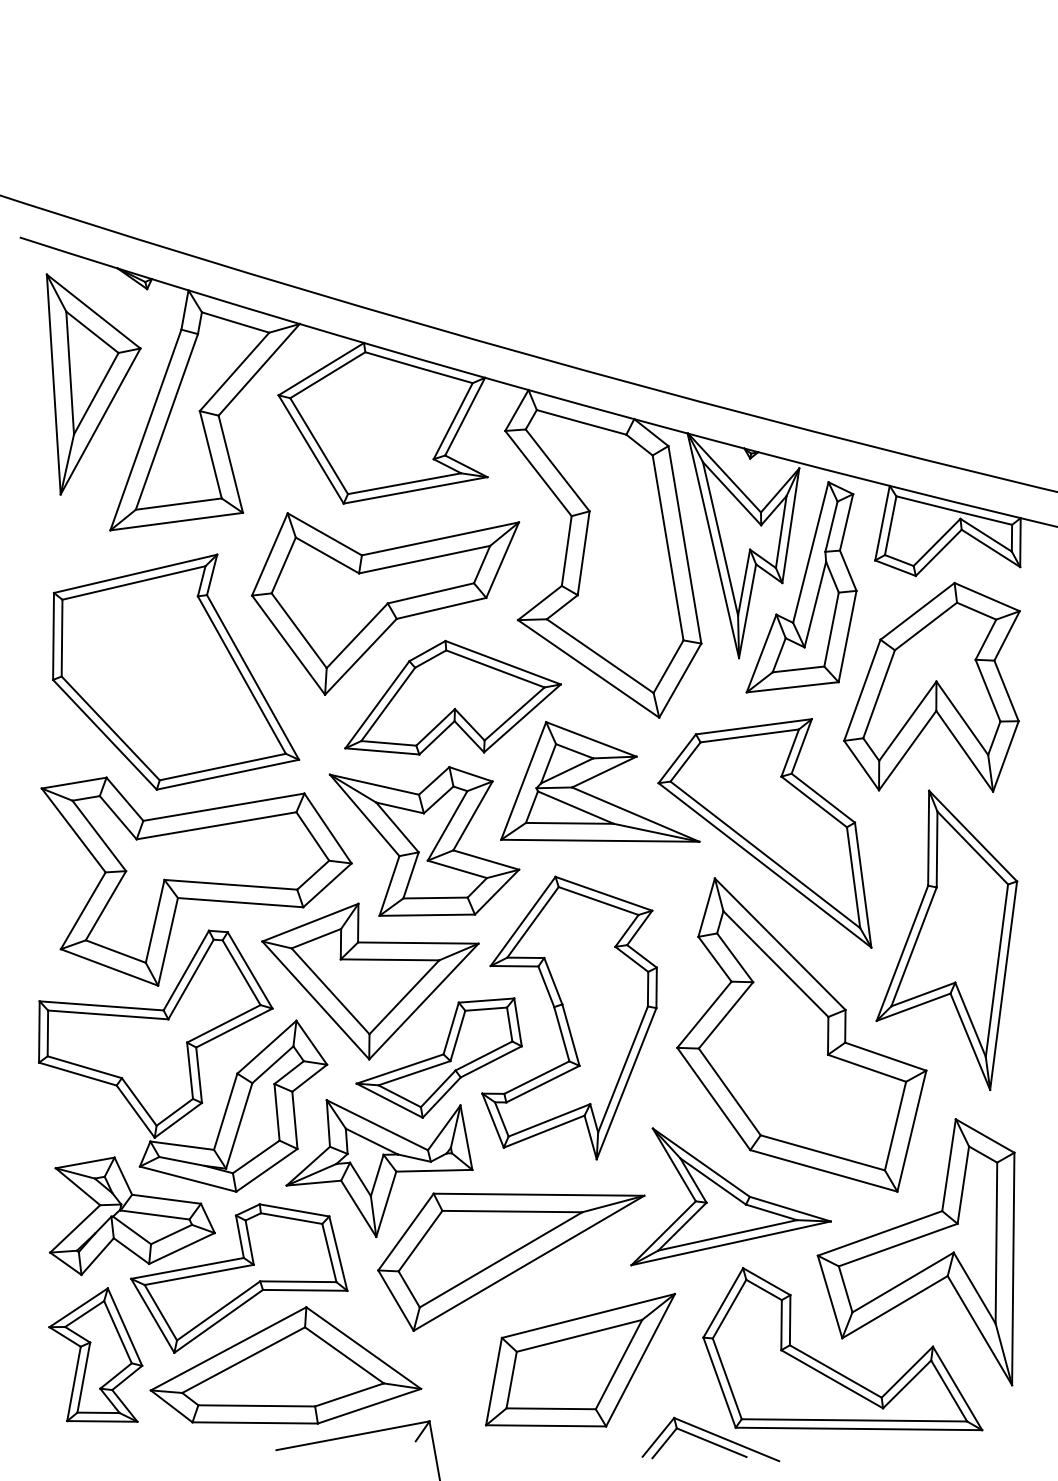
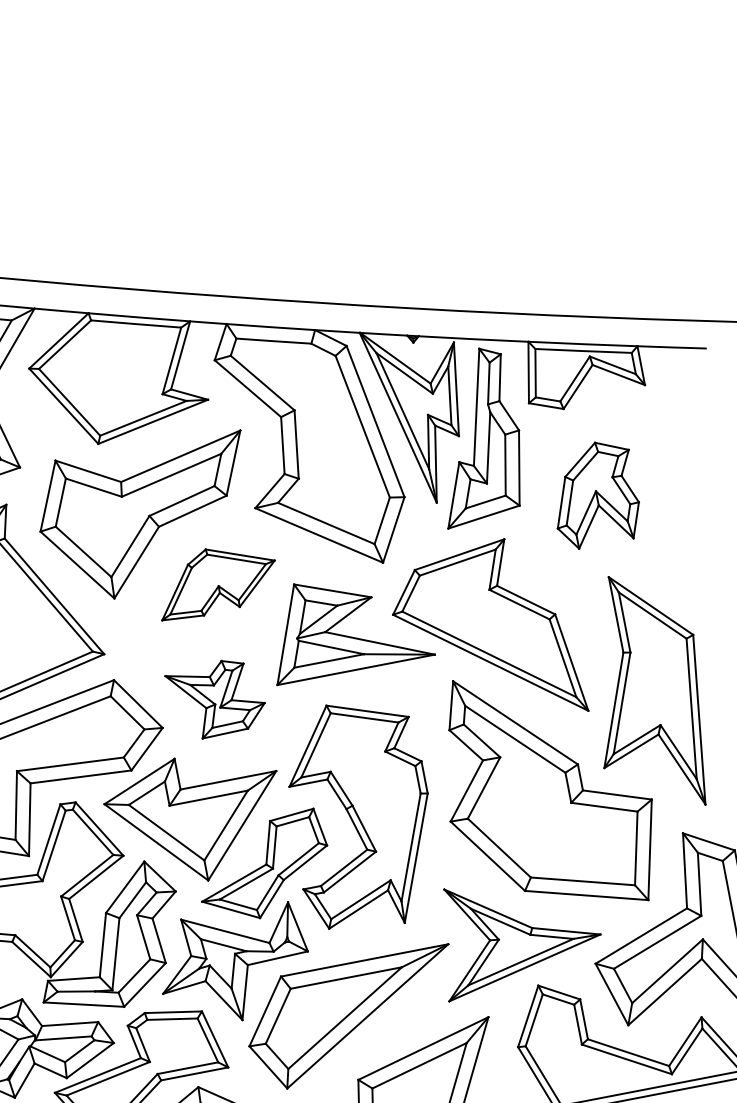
part: (931, 686) -> (593, 494), size x0.6
part: (452, 697) -> (215, 580), size x0.7
part: (424, 841) -> (216, 698), size x0.6

